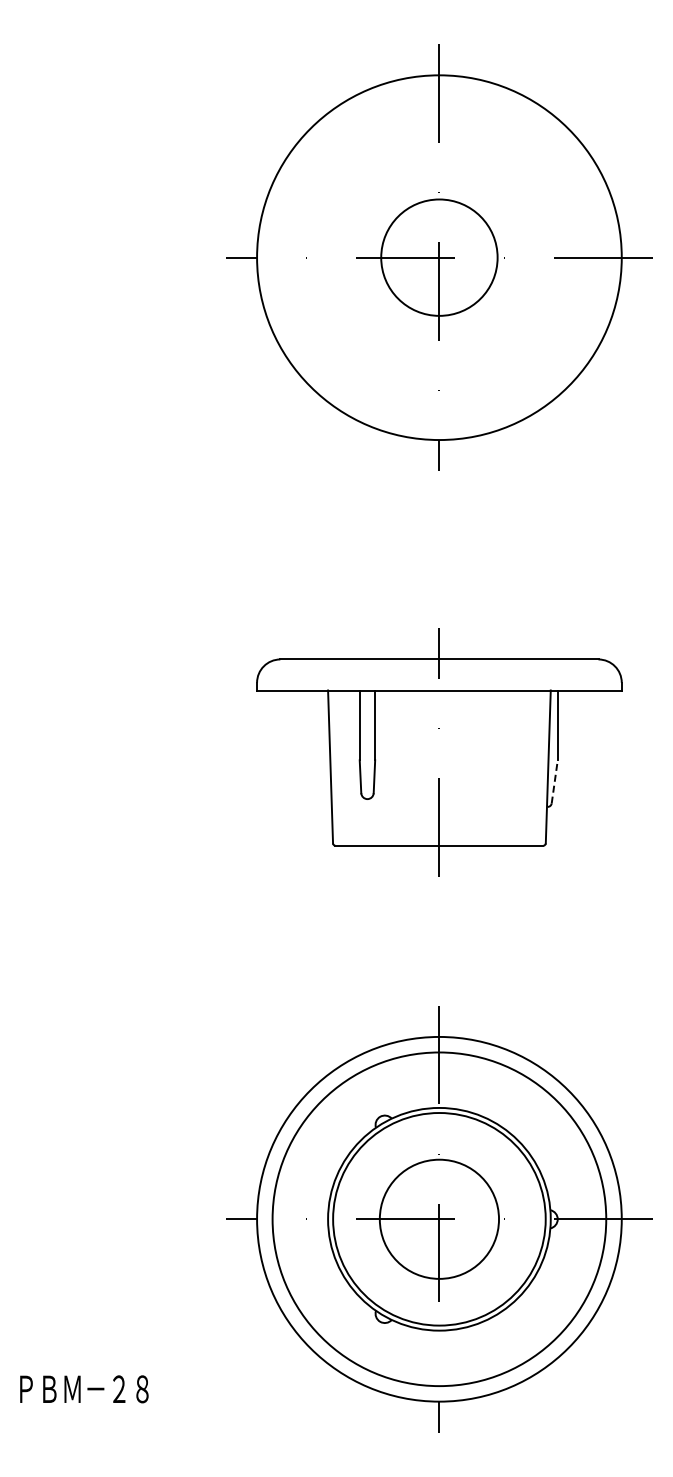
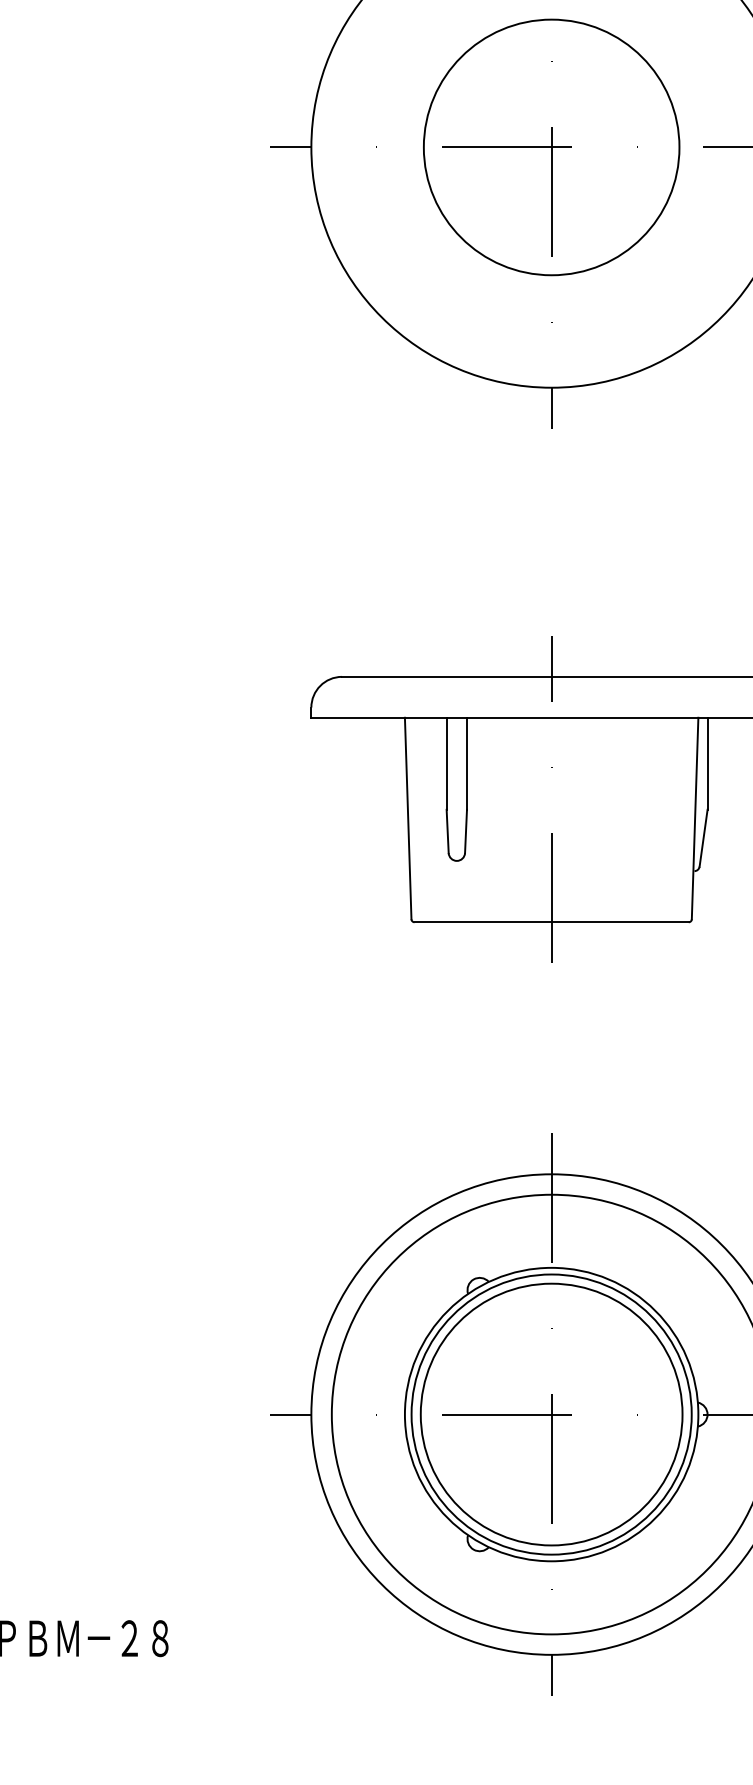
circle: (439, 257) -> (551, 147), size x1.67
line: (554, 781) -> (703, 837), dashed -> solid
circle: (439, 1218) -> (551, 1413), size x1.67

